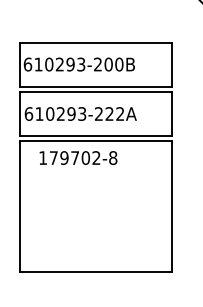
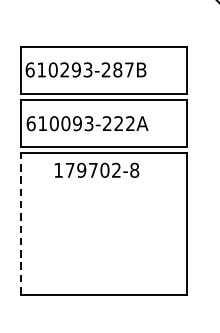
text: (113, 64) -> (123, 69), 610293-200B -> 610293-287B
text: (60, 113) -> (65, 123), 610293-222A -> 610093-222A
text: (78, 157) -> (96, 169), moved
line: (19, 205) -> (20, 222), solid -> dashed

